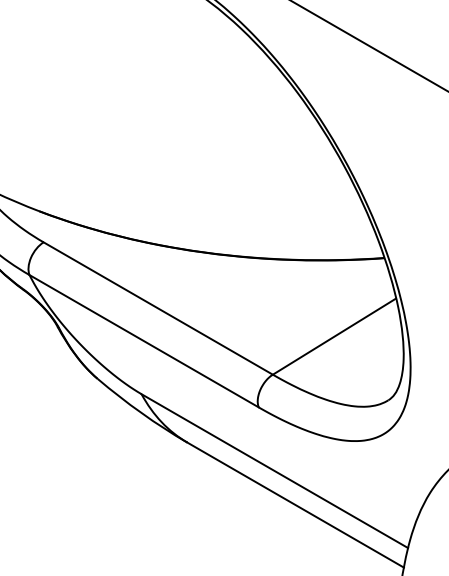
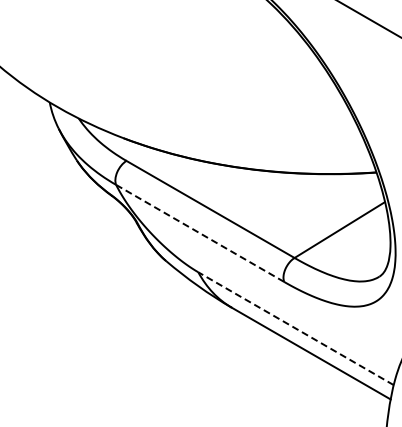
line: (144, 341) -> (200, 233), solid -> dashed
line: (275, 470) -> (296, 328), solid -> dashed

